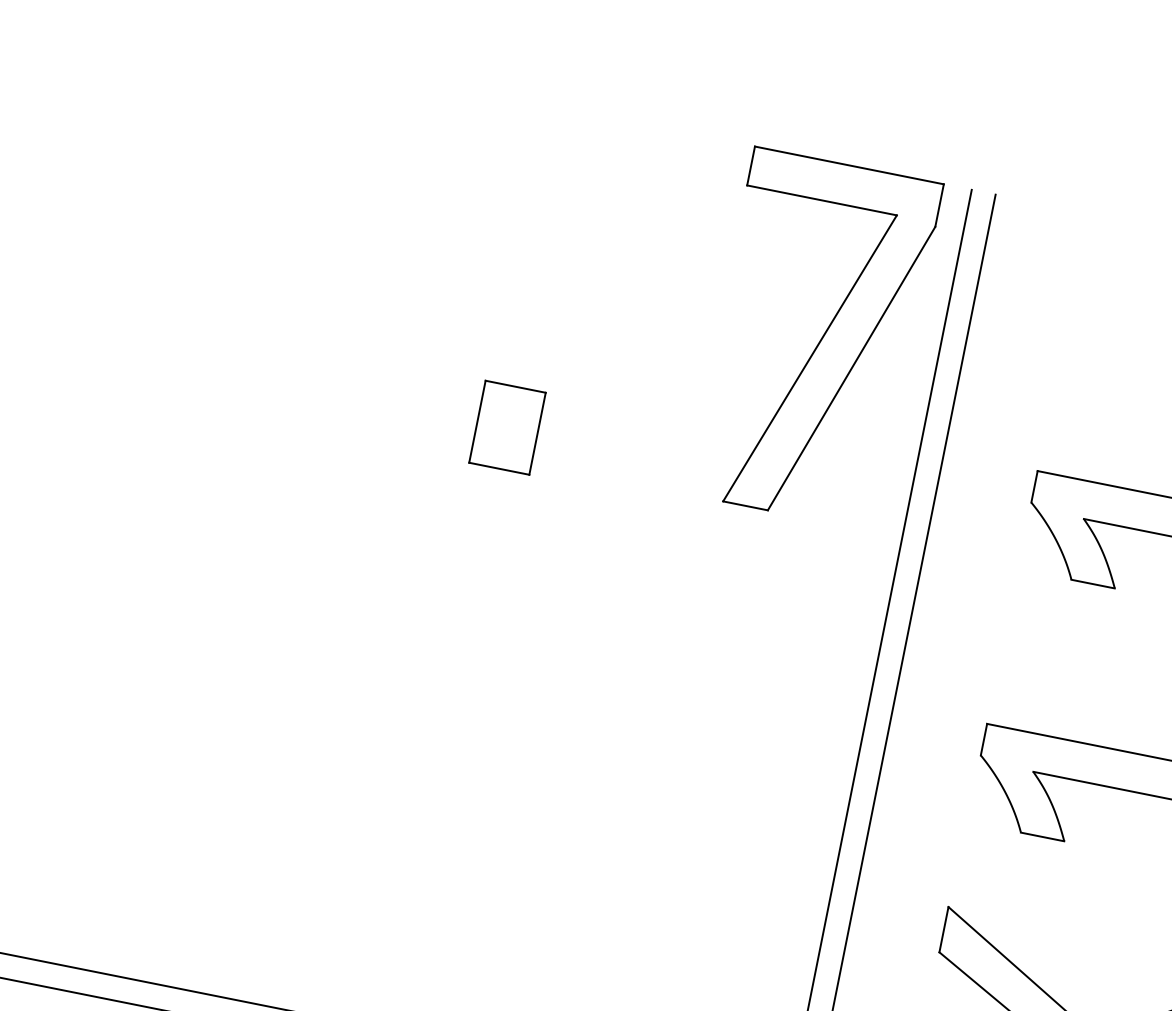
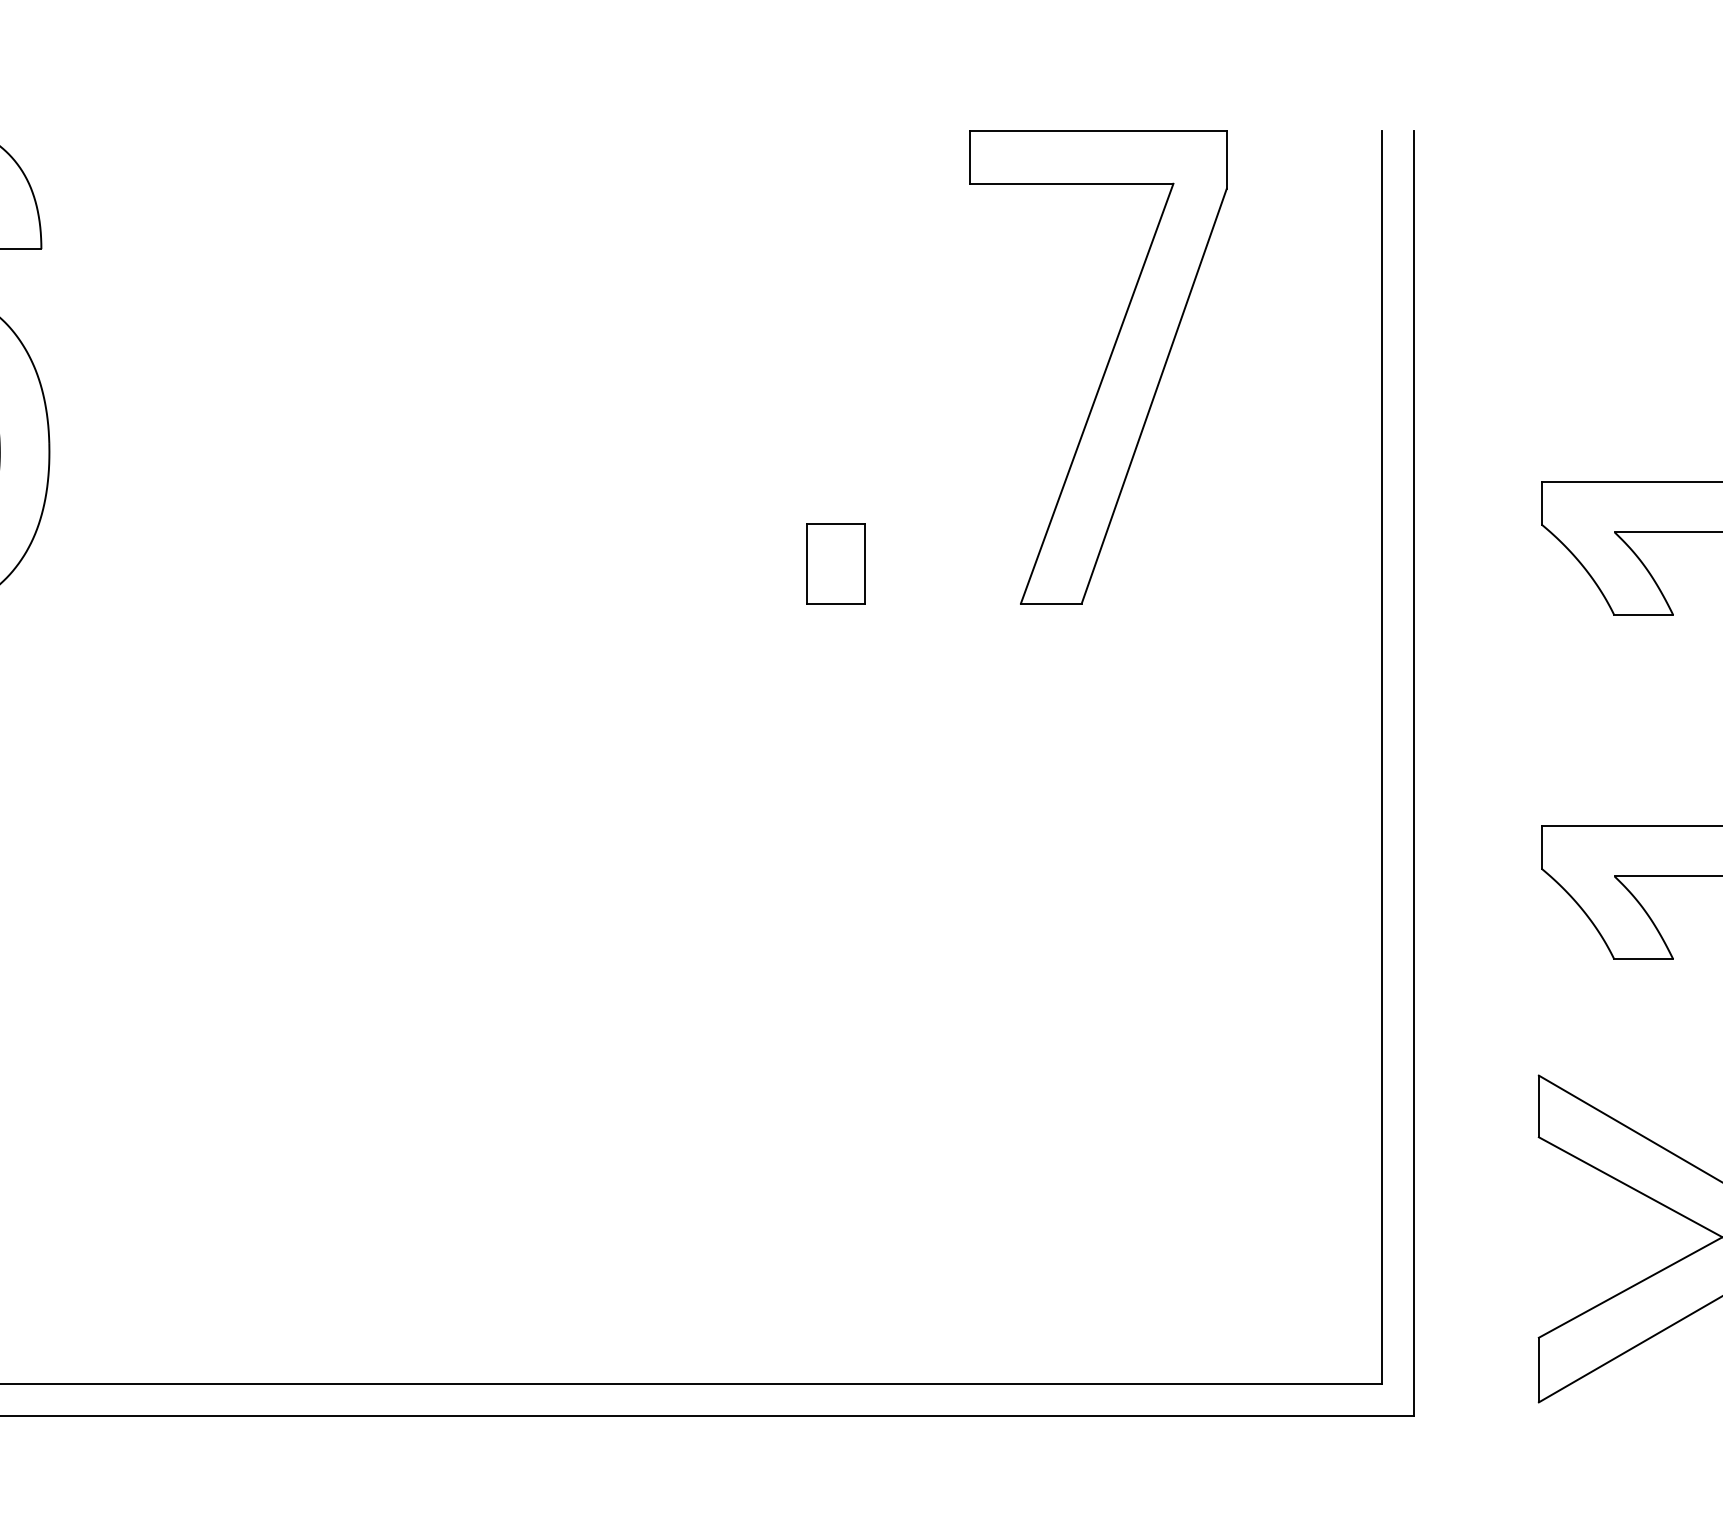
part: (818, 342) -> (1104, 370), moved
part: (506, 427) -> (835, 563), size x0.71

